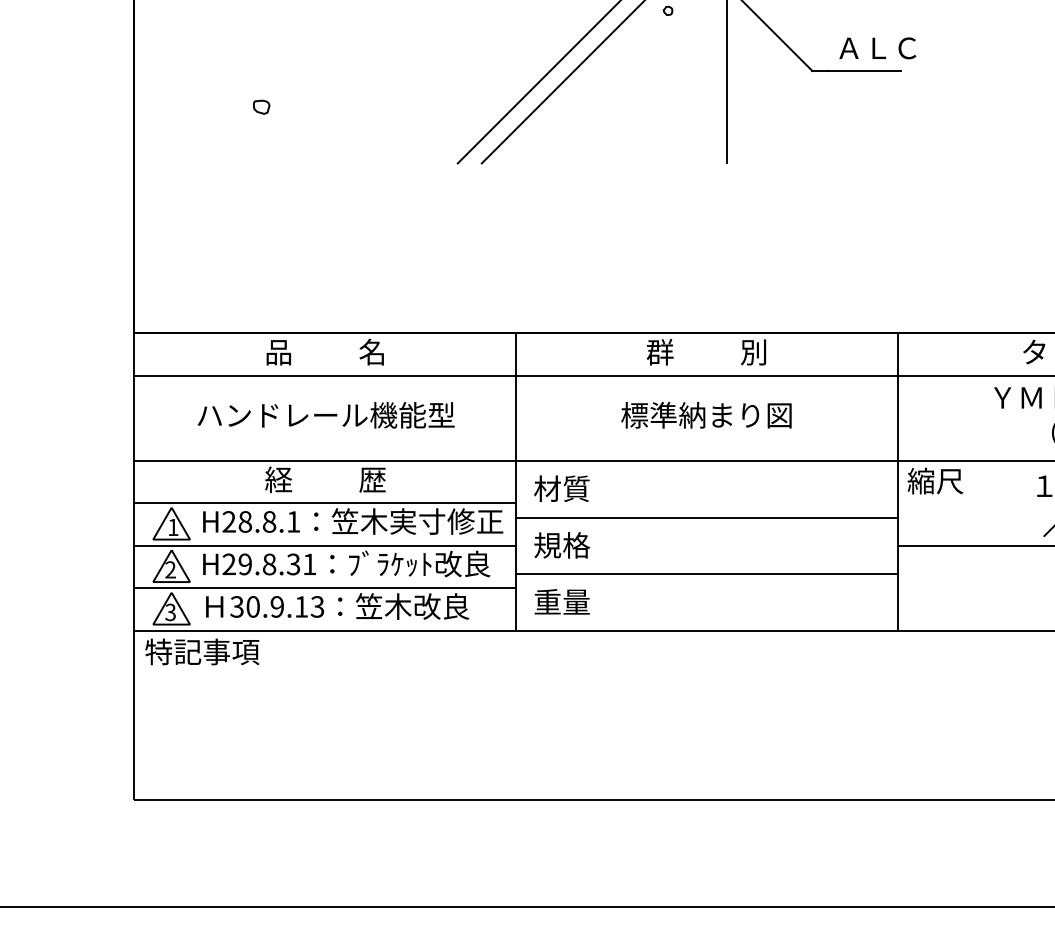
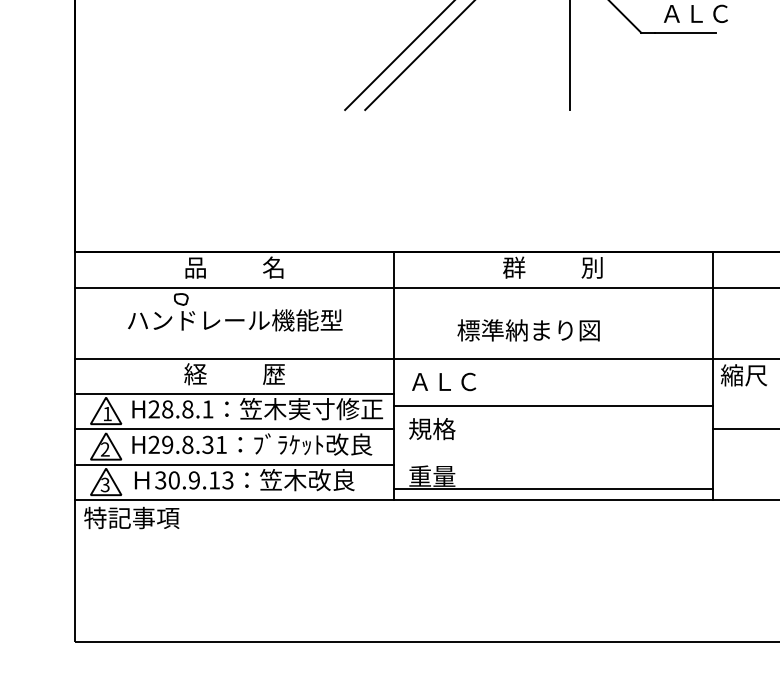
part: (261, 106) -> (181, 298), moved
text: (706, 415) -> (528, 330), moved
text: (574, 488) -> (442, 381), 材質 -> ＡＬＣ
line: (706, 574) -> (552, 489), moved

